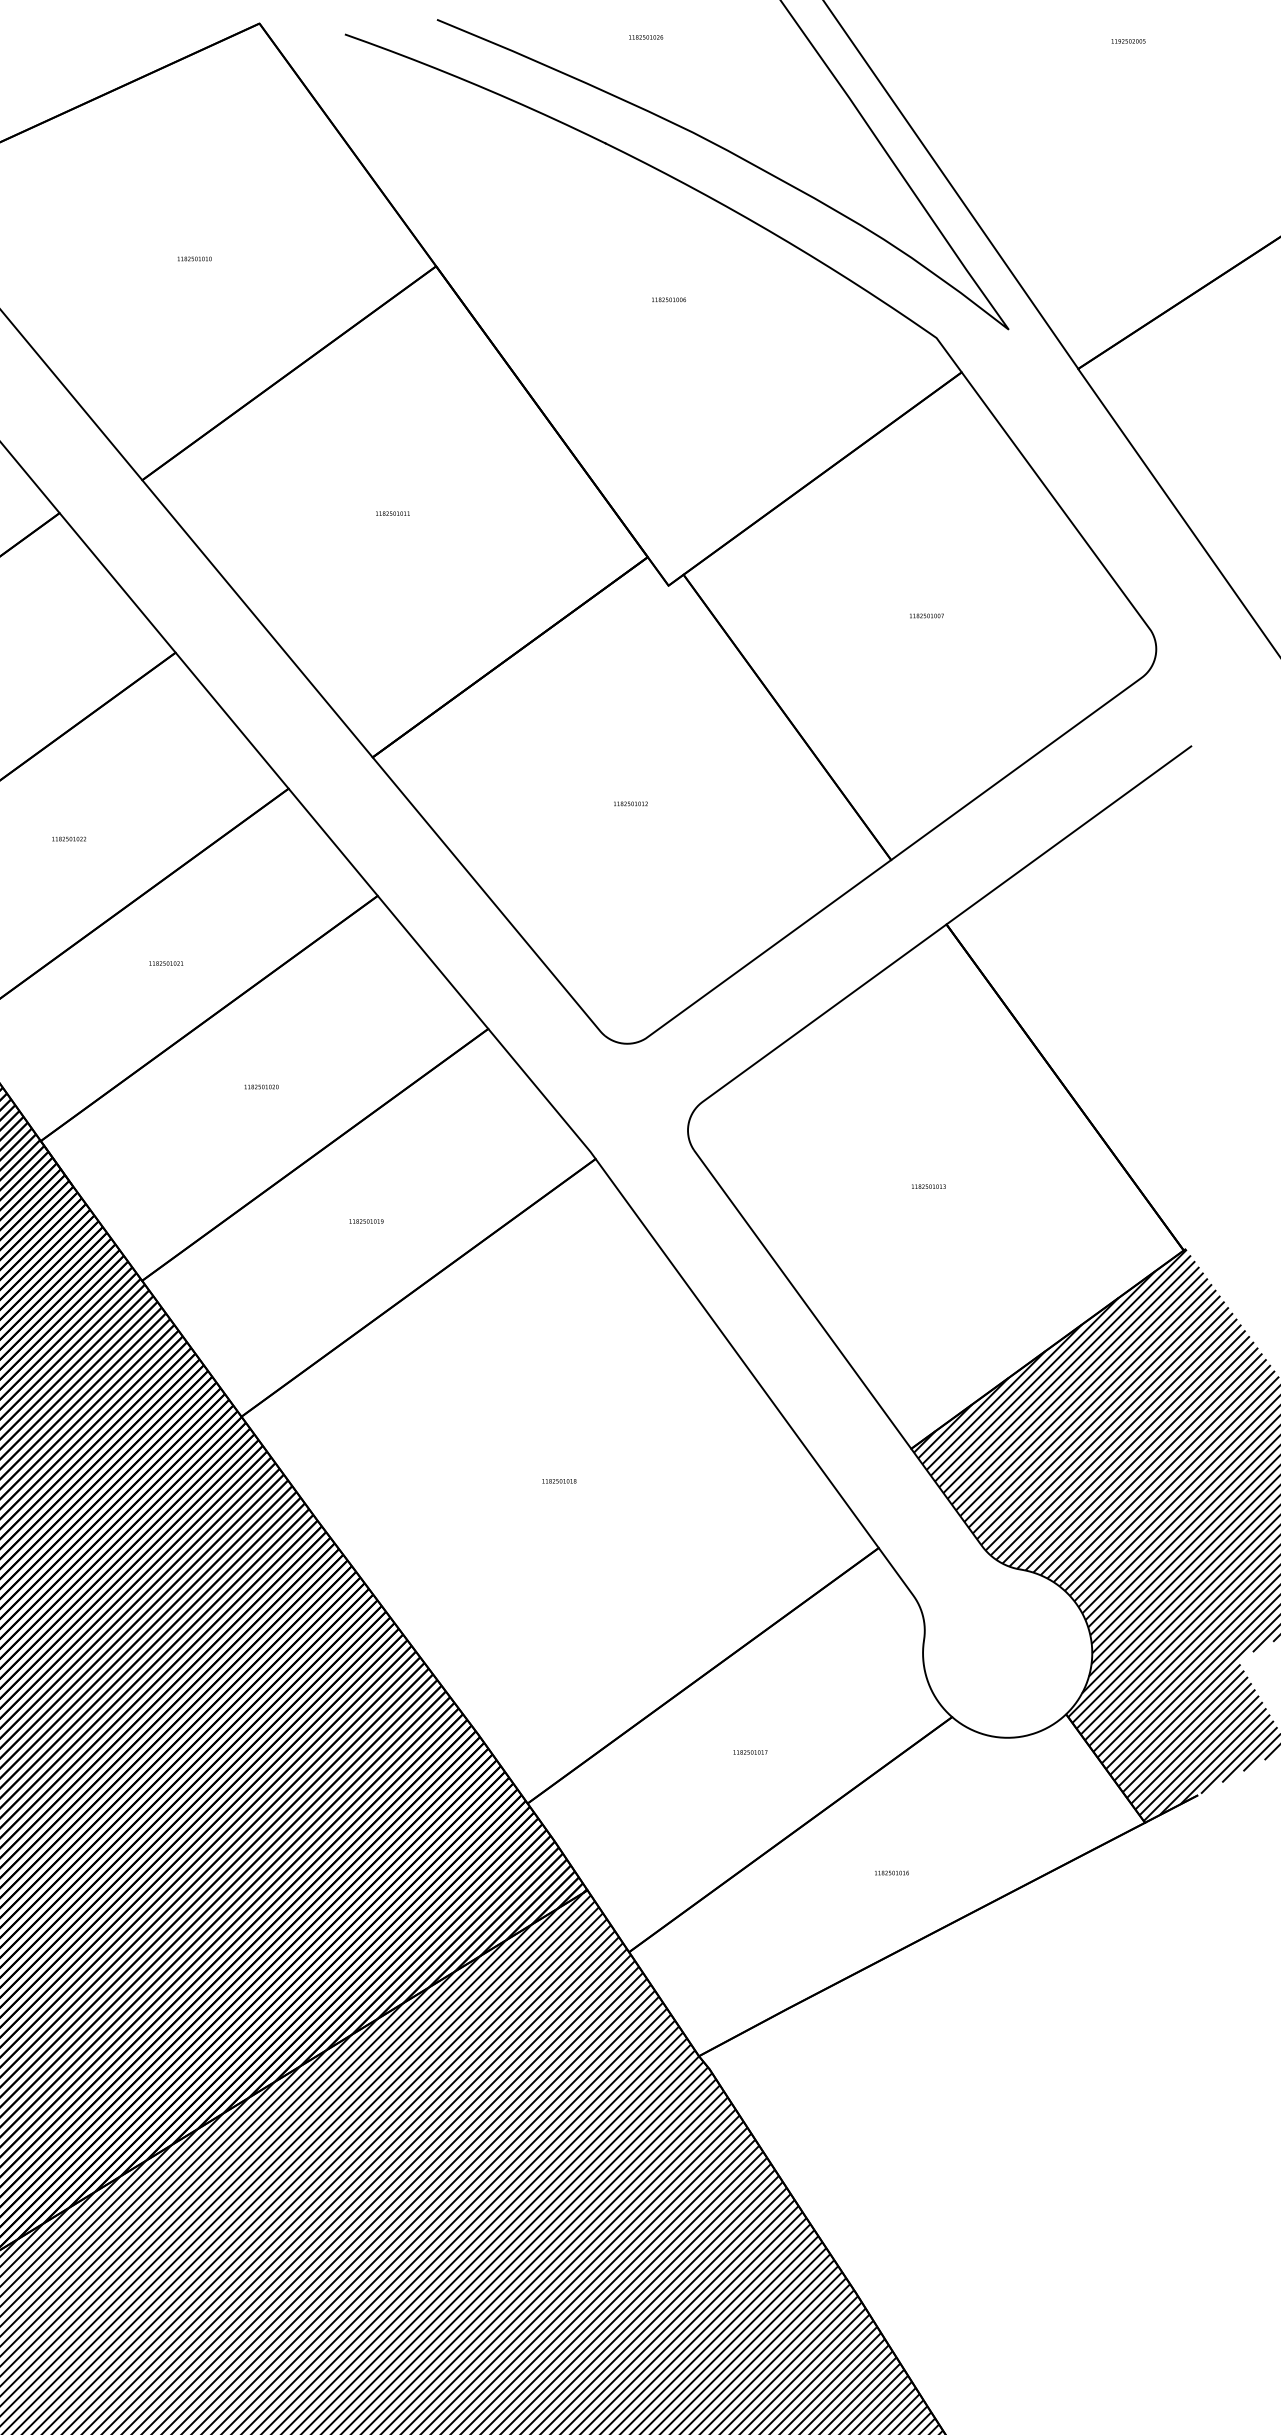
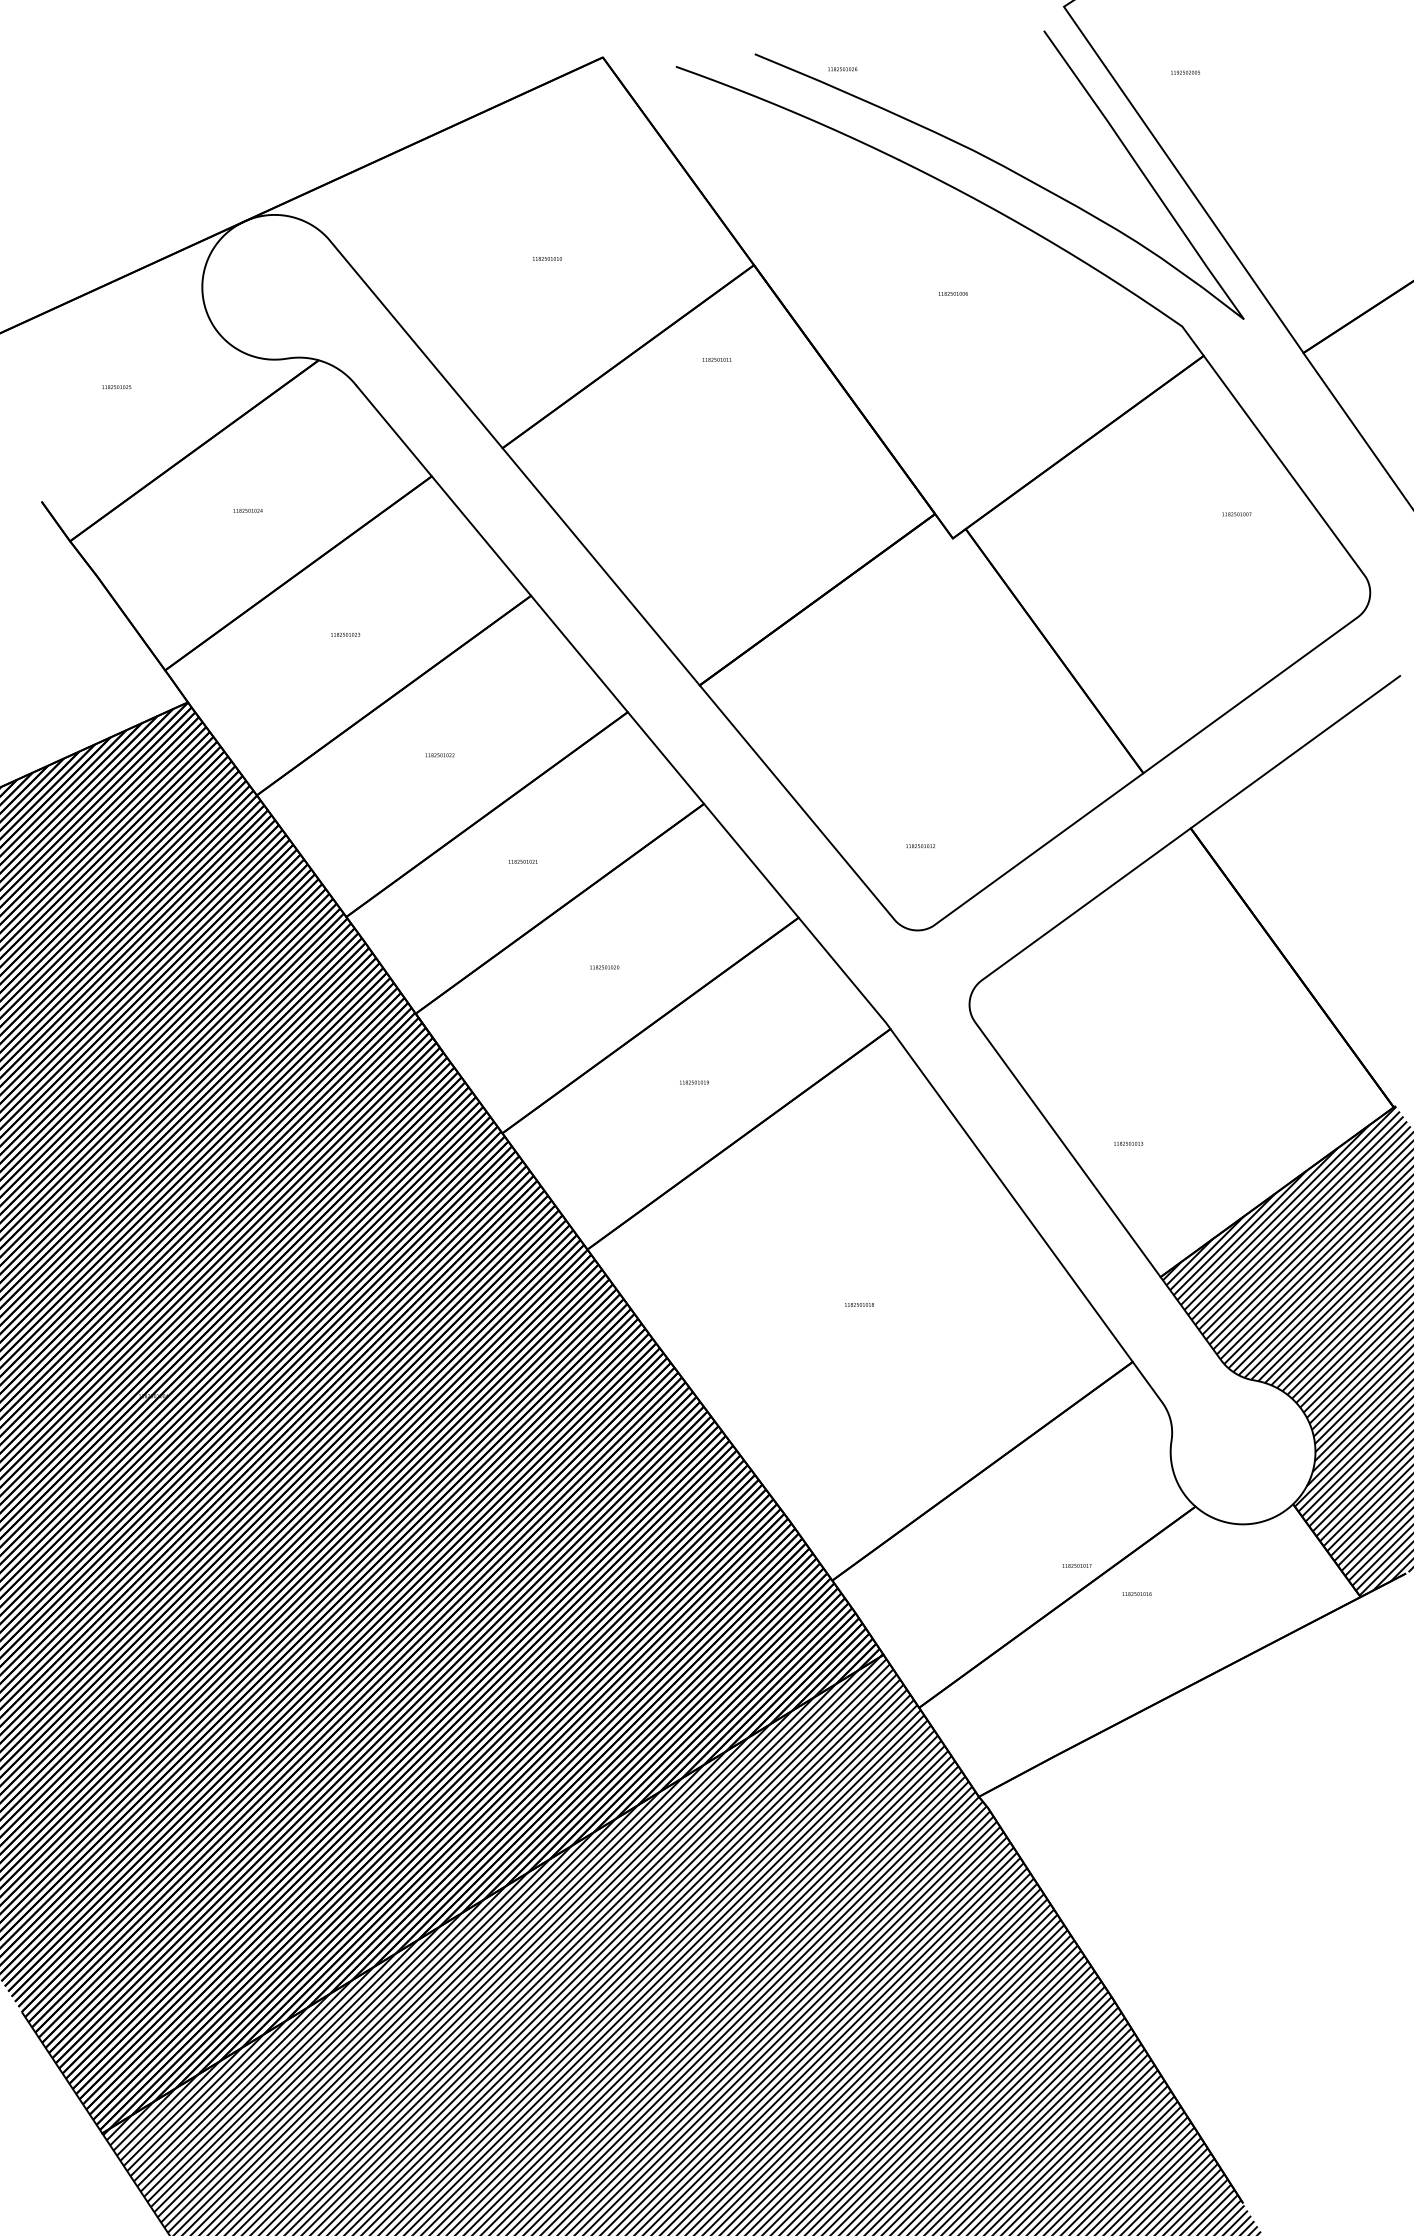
text: (645, 37) -> (842, 69), moved
text: (1128, 41) -> (1185, 72), moved
text: (392, 513) -> (716, 359), moved
text: (926, 616) -> (1236, 514), moved
text: (630, 804) -> (920, 846), moved
text: (928, 1186) -> (1128, 1143), moved
text: (749, 1751) -> (1076, 1565), moved
text: (891, 1872) -> (1136, 1593), moved

